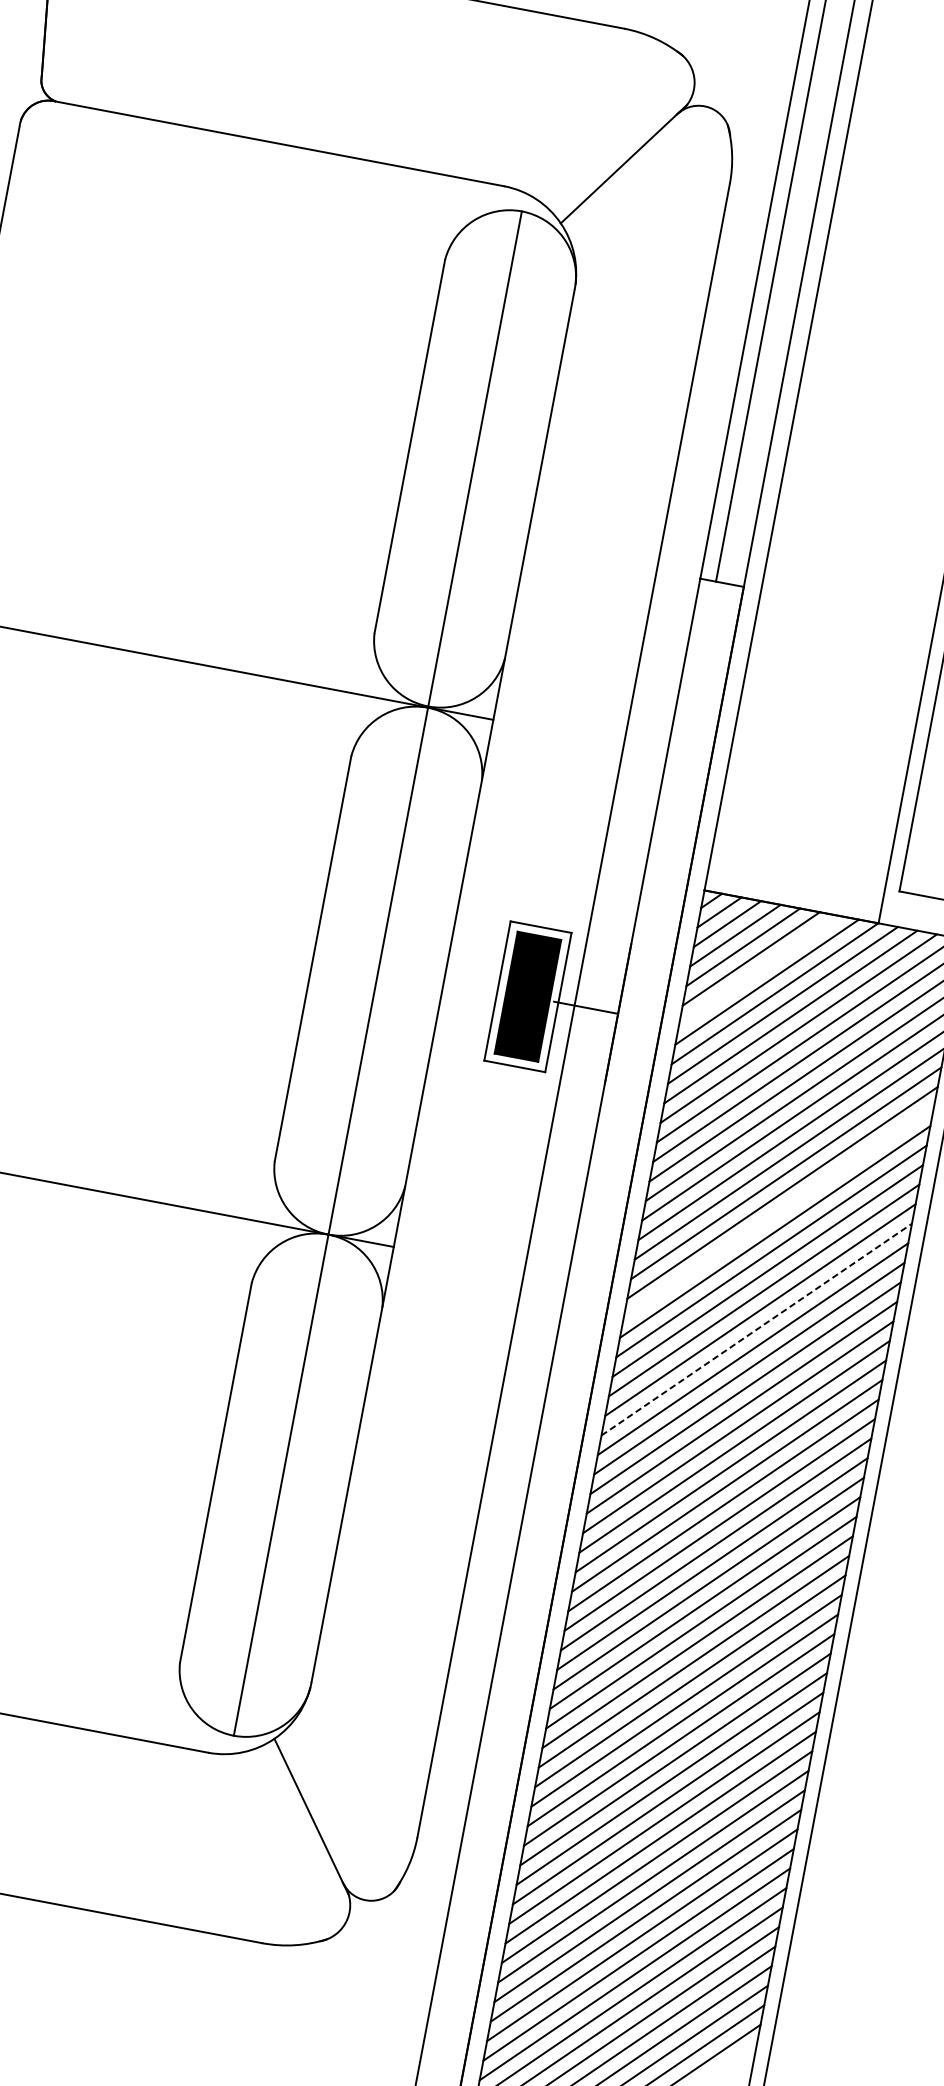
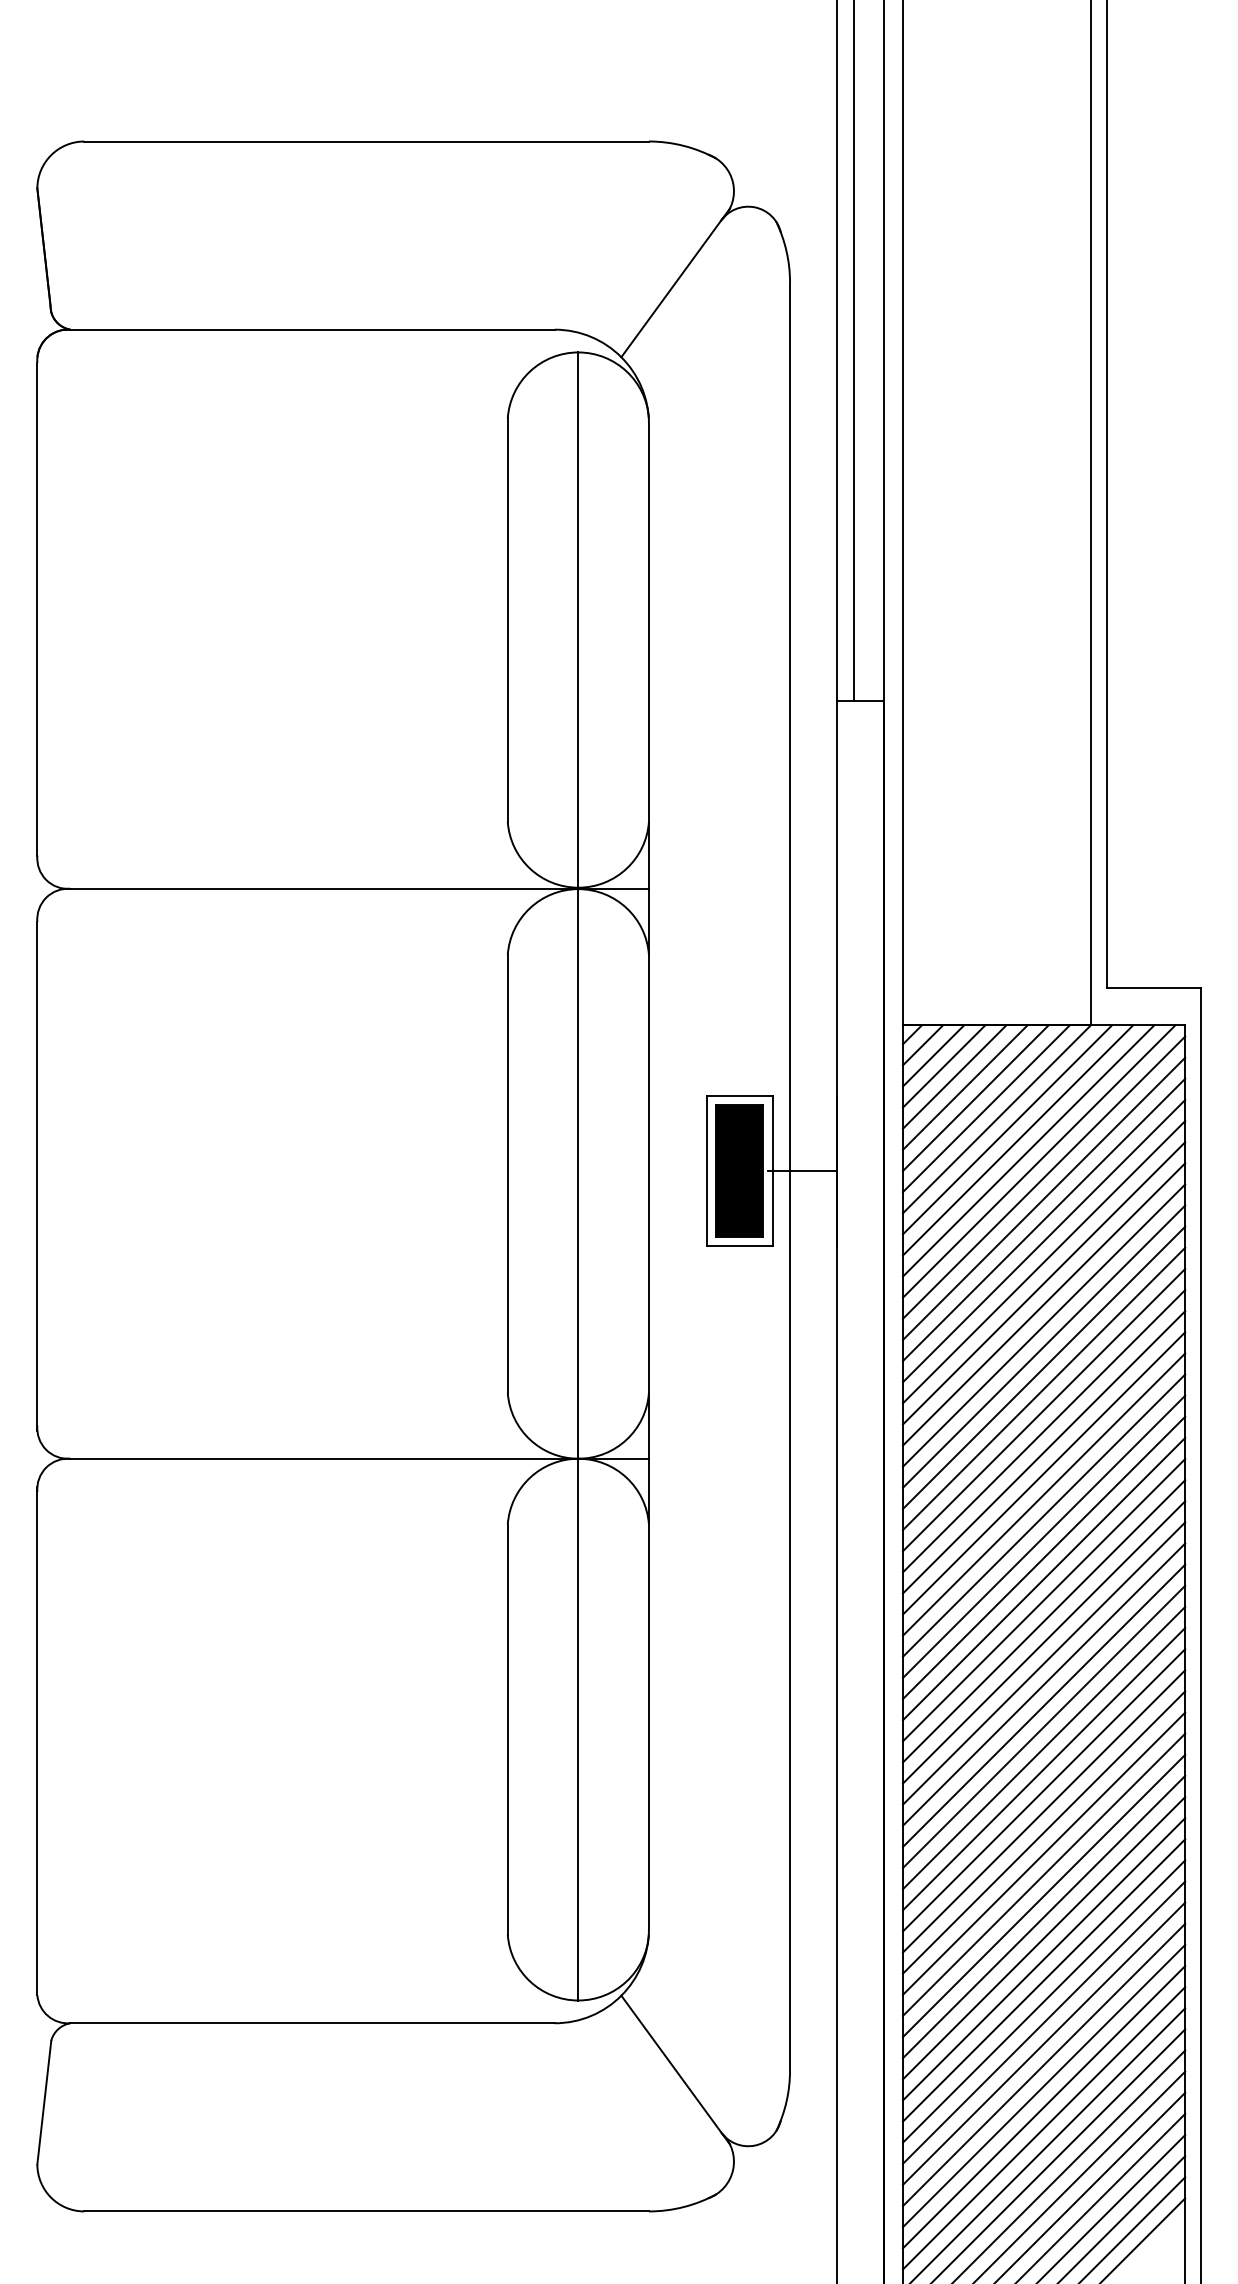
line: (758, 970) -> (975, 1098), added
line: (778, 1212) -> (1043, 1346), added
line: (757, 1329) -> (1044, 1473), dashed -> solid

